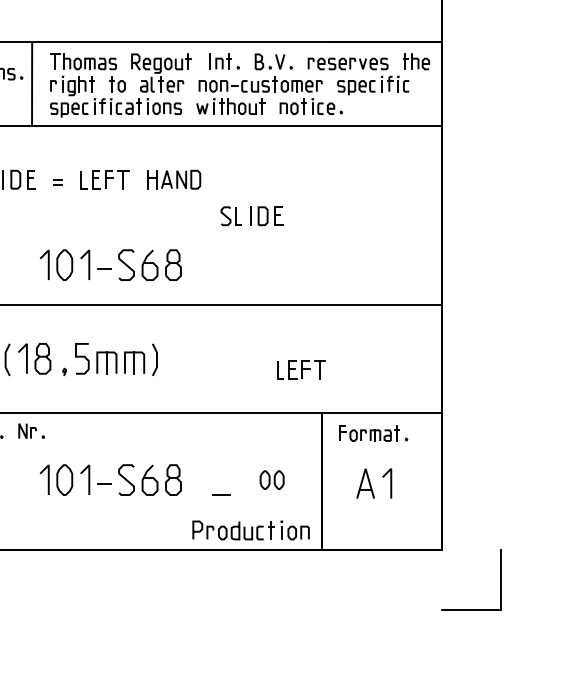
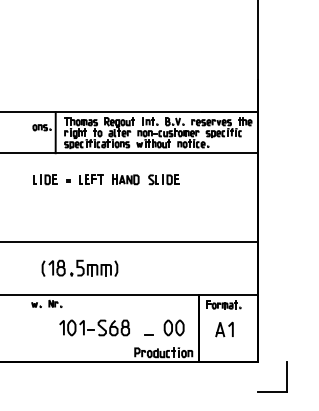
part: (250, 215) -> (163, 179), moved
part: (110, 264) -> (94, 221), removed
part: (301, 369) -> (188, 273), removed
part: (270, 479) -> (173, 327), size x1.67

